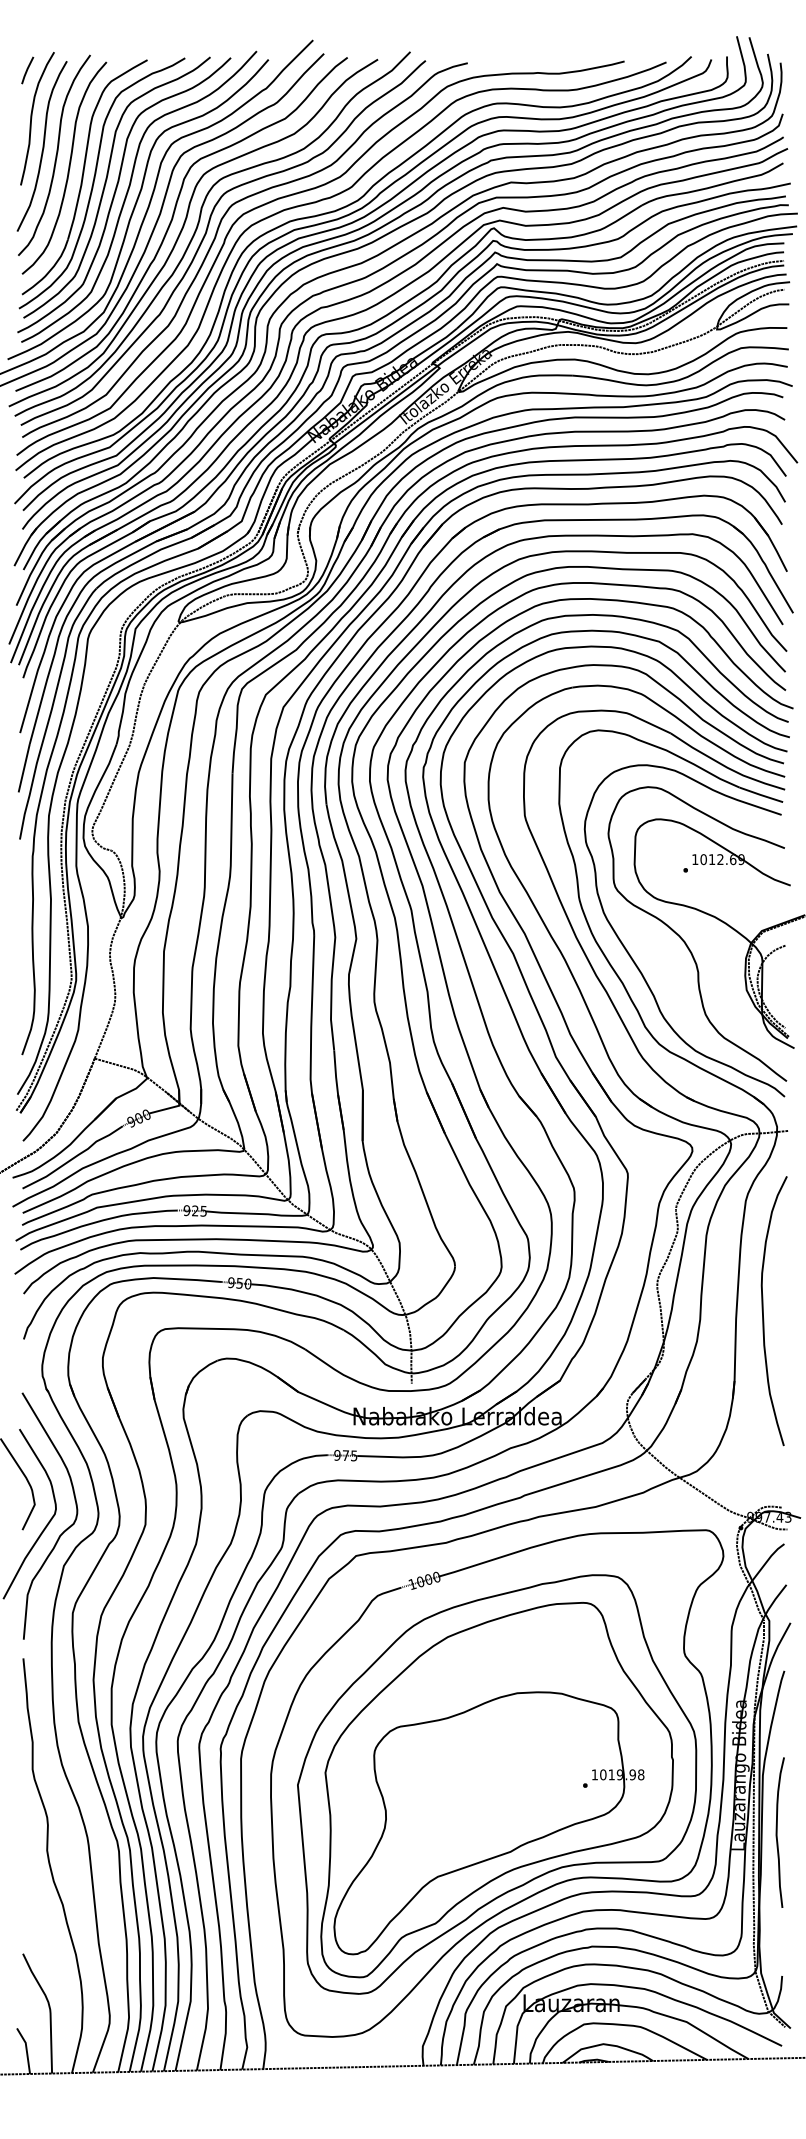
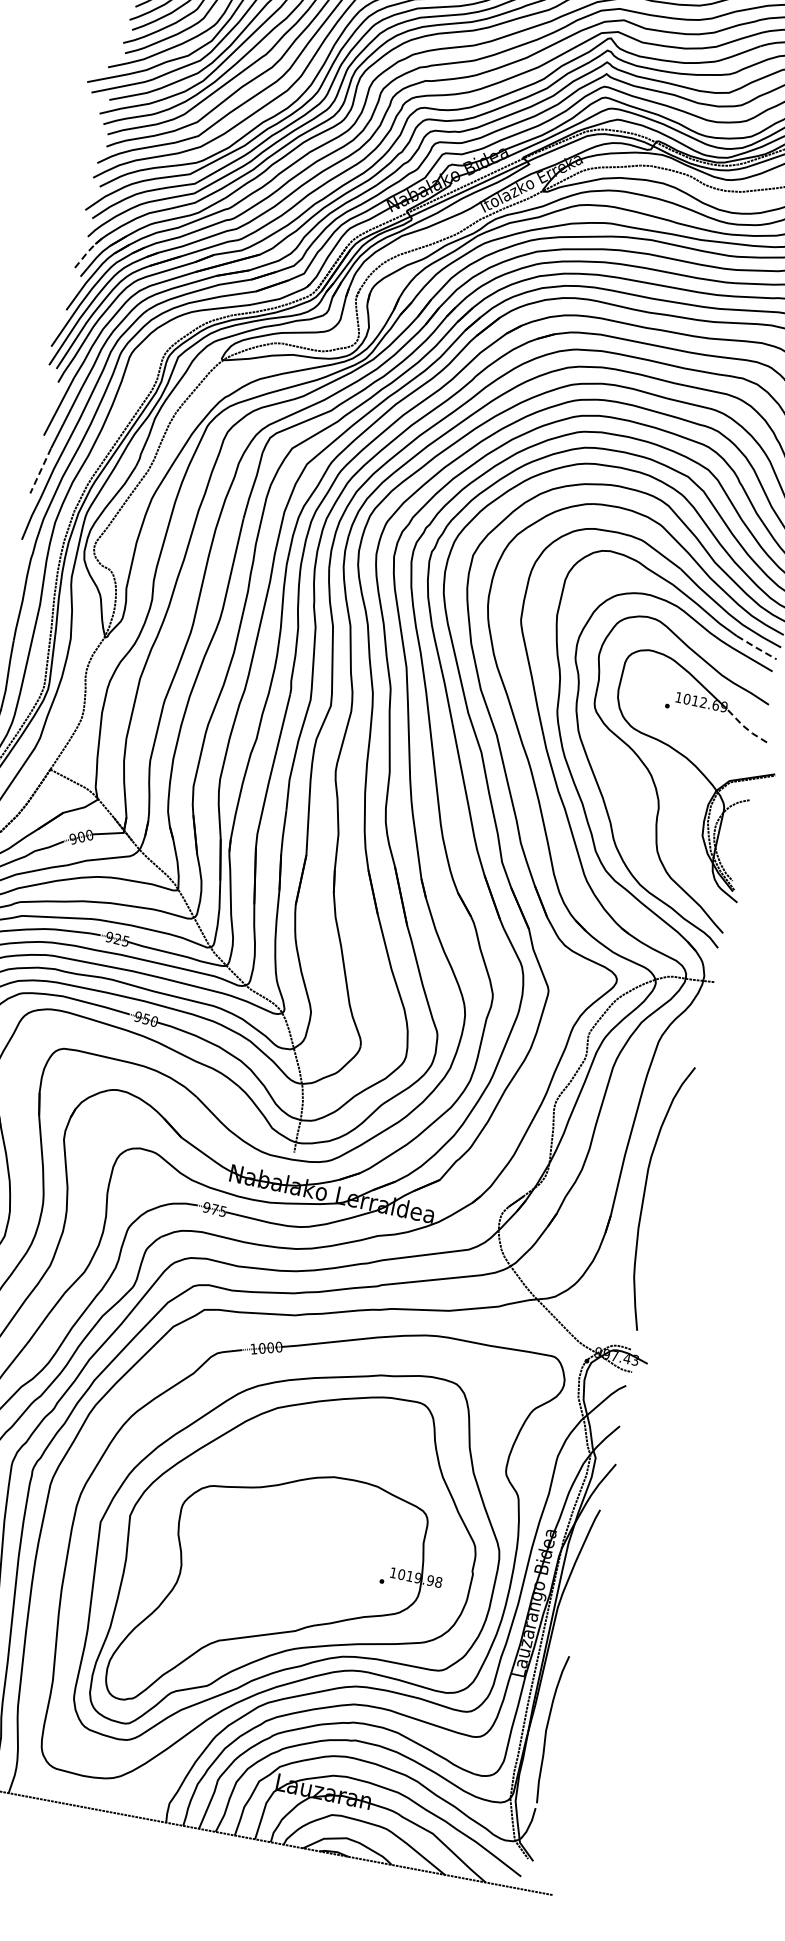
line: (25, 545) -> (87, 253), solid -> dashed
line: (24, 768) -> (40, 471), solid -> dashed
line: (761, 795) -> (756, 648), solid -> dashed
line: (766, 875) -> (745, 727), solid -> dashed
curve: (763, 1311) -> (644, 1194), moved
curve: (777, 1832) -> (547, 1728), moved

